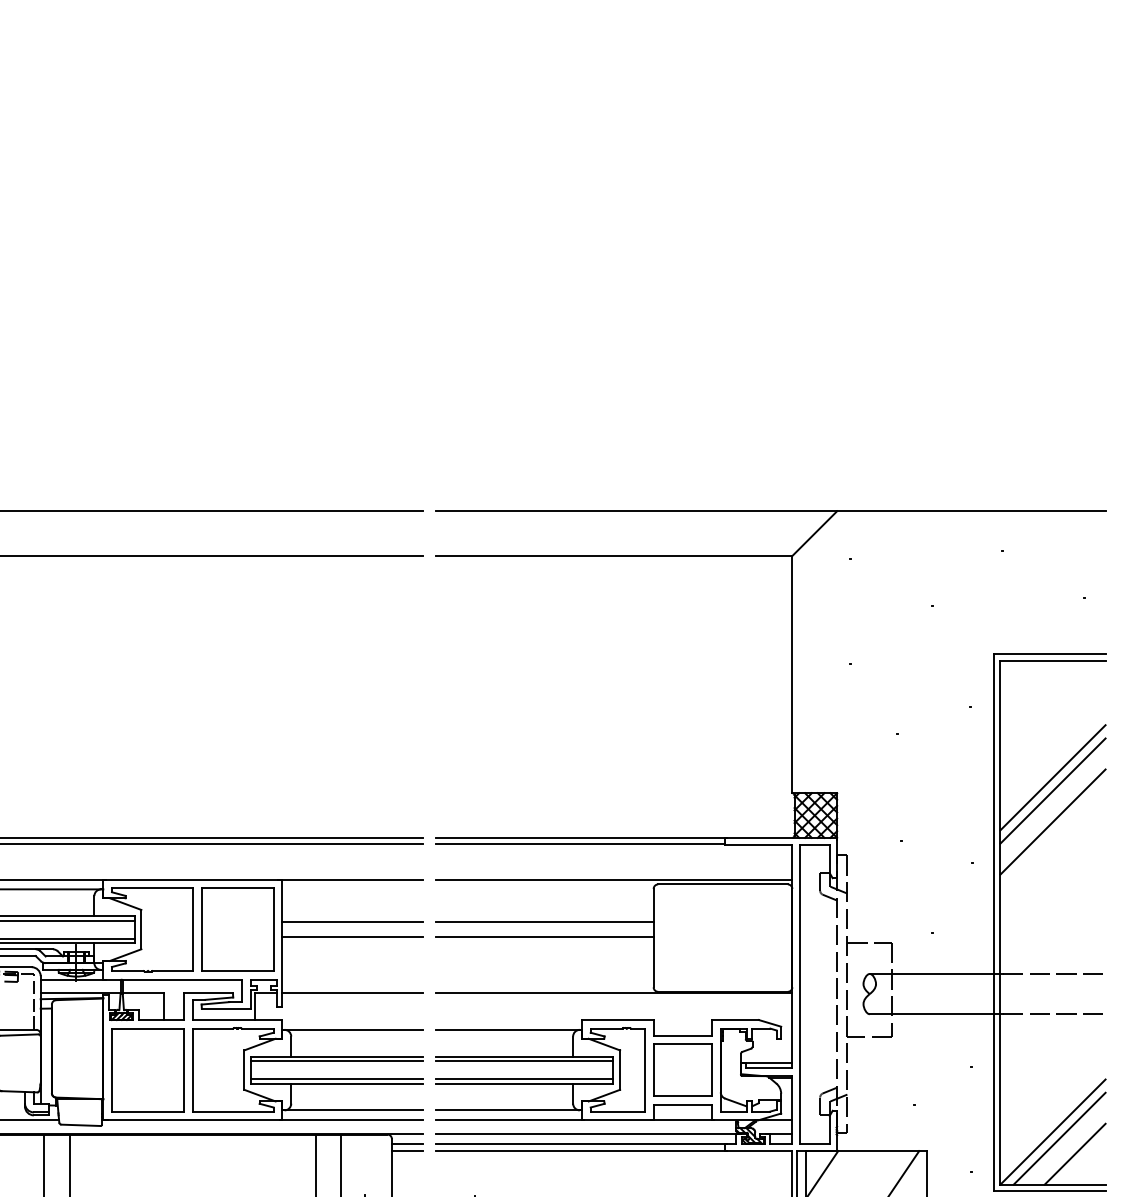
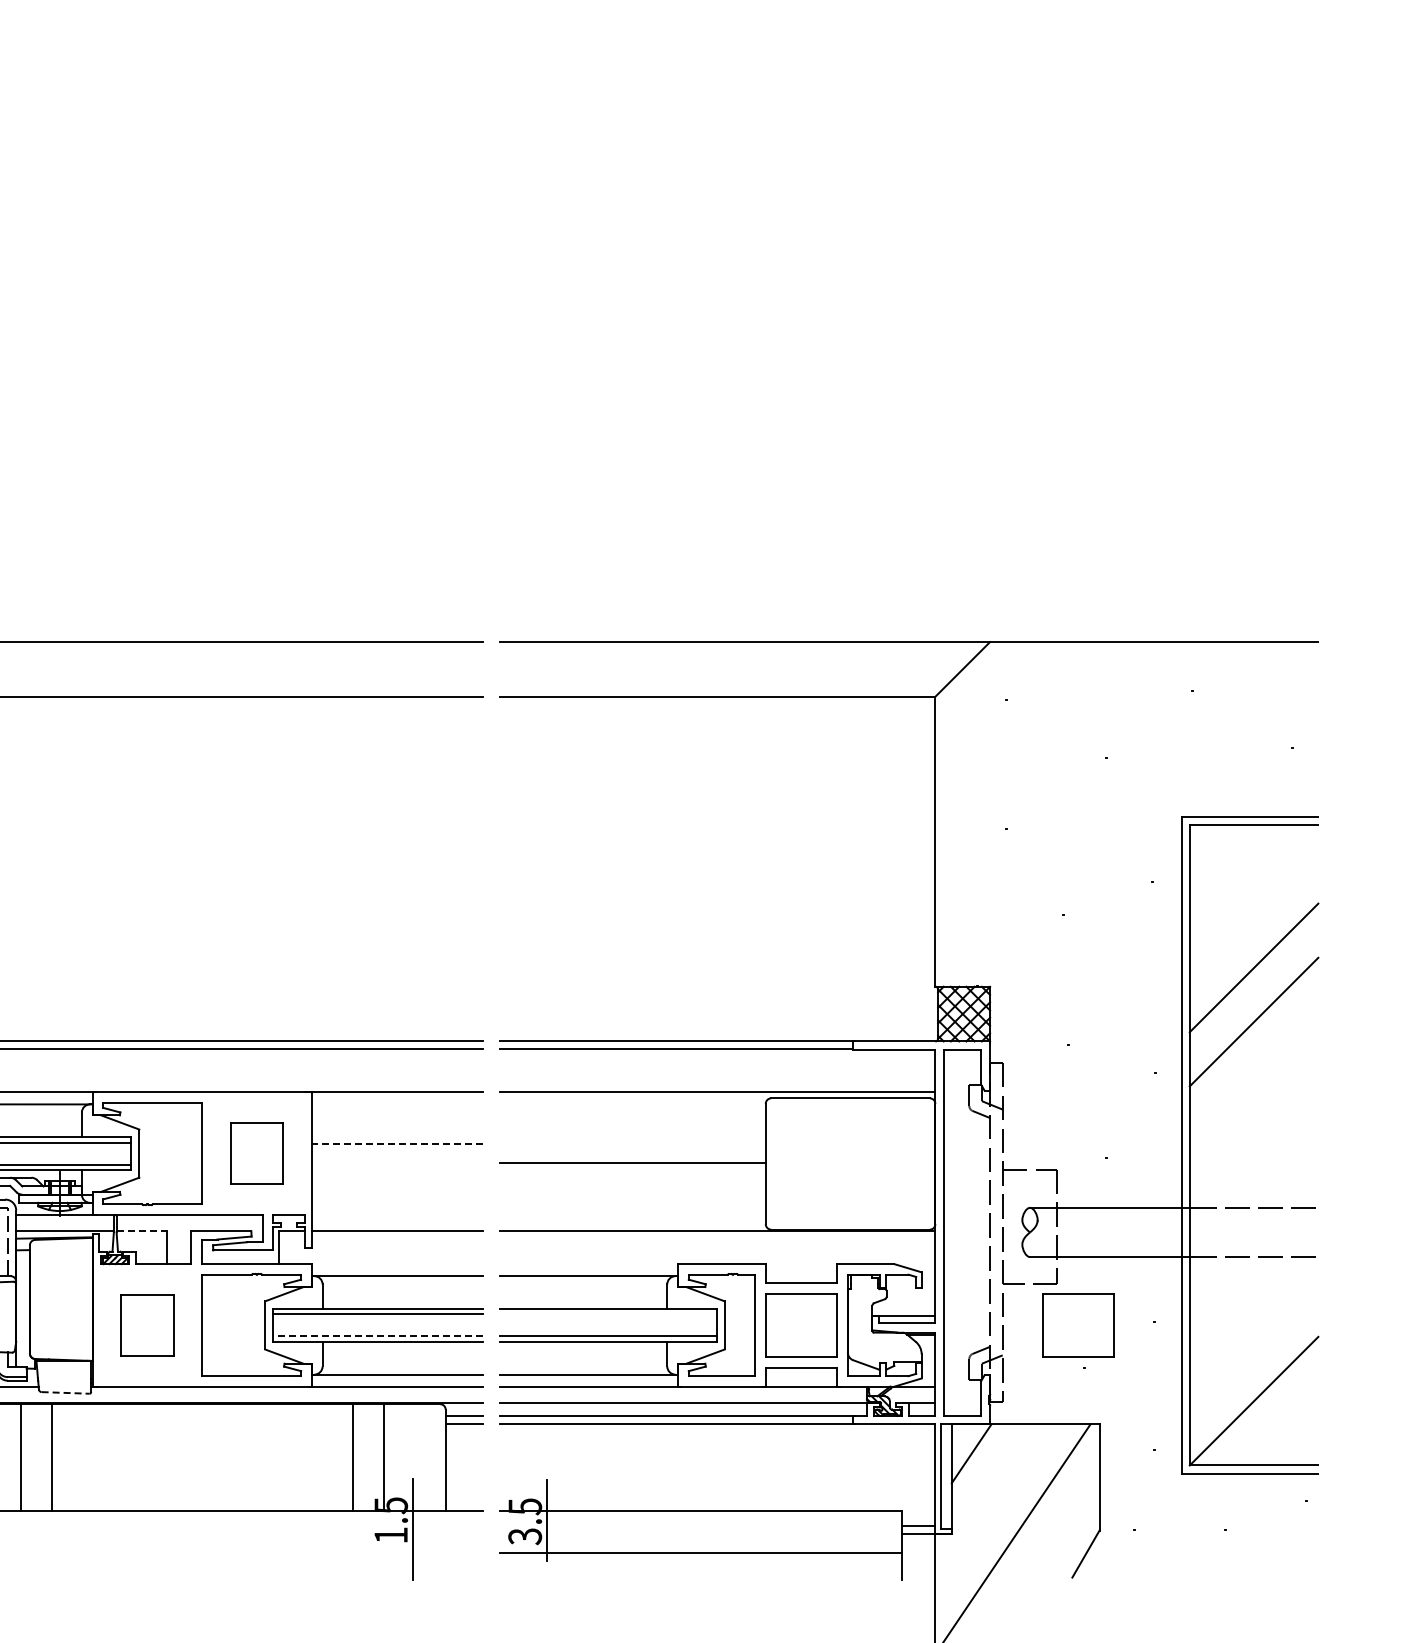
line: (1052, 790) -> (1253, 983), removed
line: (352, 922) -> (397, 1144), solid -> dashed
line: (544, 922) -> (632, 1144), removed
part: (237, 929) -> (256, 1153), size x0.6
line: (352, 936) -> (397, 1162), removed
line: (143, 993) -> (142, 1231), solid -> dashed
line: (524, 1061) -> (607, 1314), removed
part: (147, 1070) -> (146, 1325), size x0.6
part: (909, 1070) -> (1078, 1325), added
line: (336, 1079) -> (378, 1336), solid -> dashed
line: (80, 1124) -> (65, 1392), solid -> dashed
line: (1059, 1138) -> (1262, 1409), removed
line: (1074, 1154) -> (1280, 1428), removed

